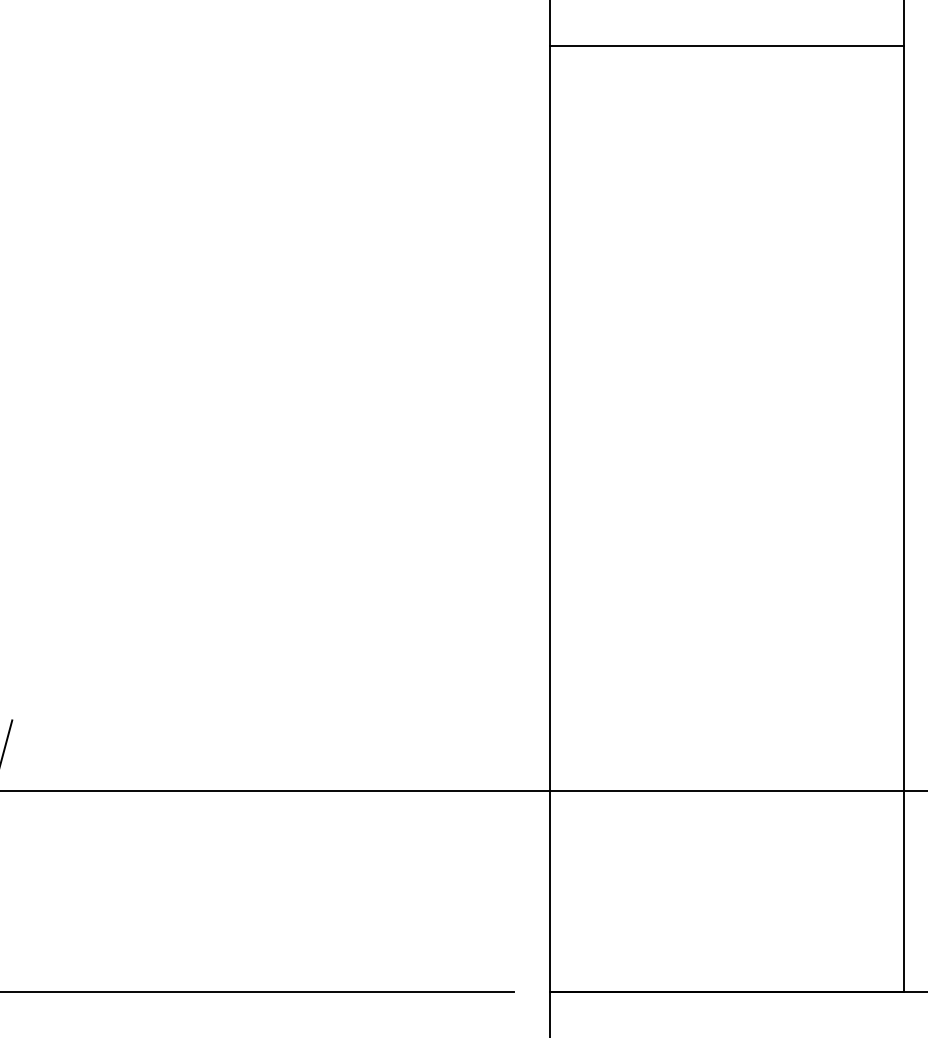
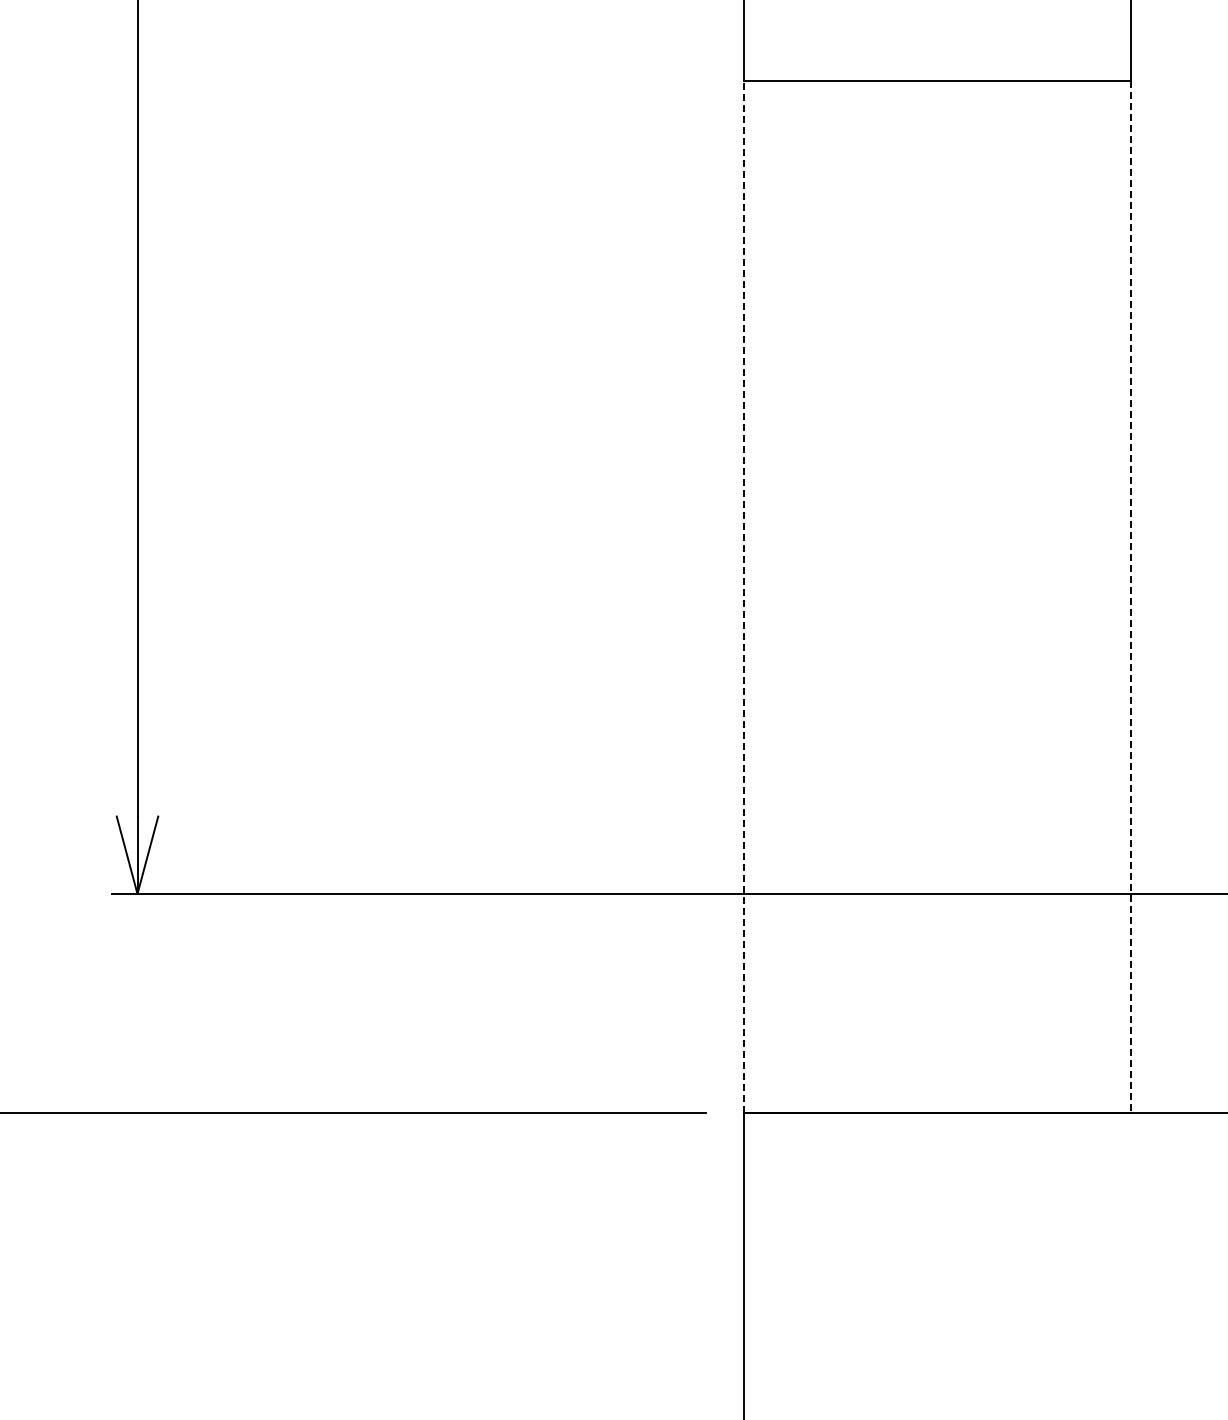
line: (549, 518) -> (744, 596), solid -> dashed
line: (904, 519) -> (1131, 597), solid -> dashed

